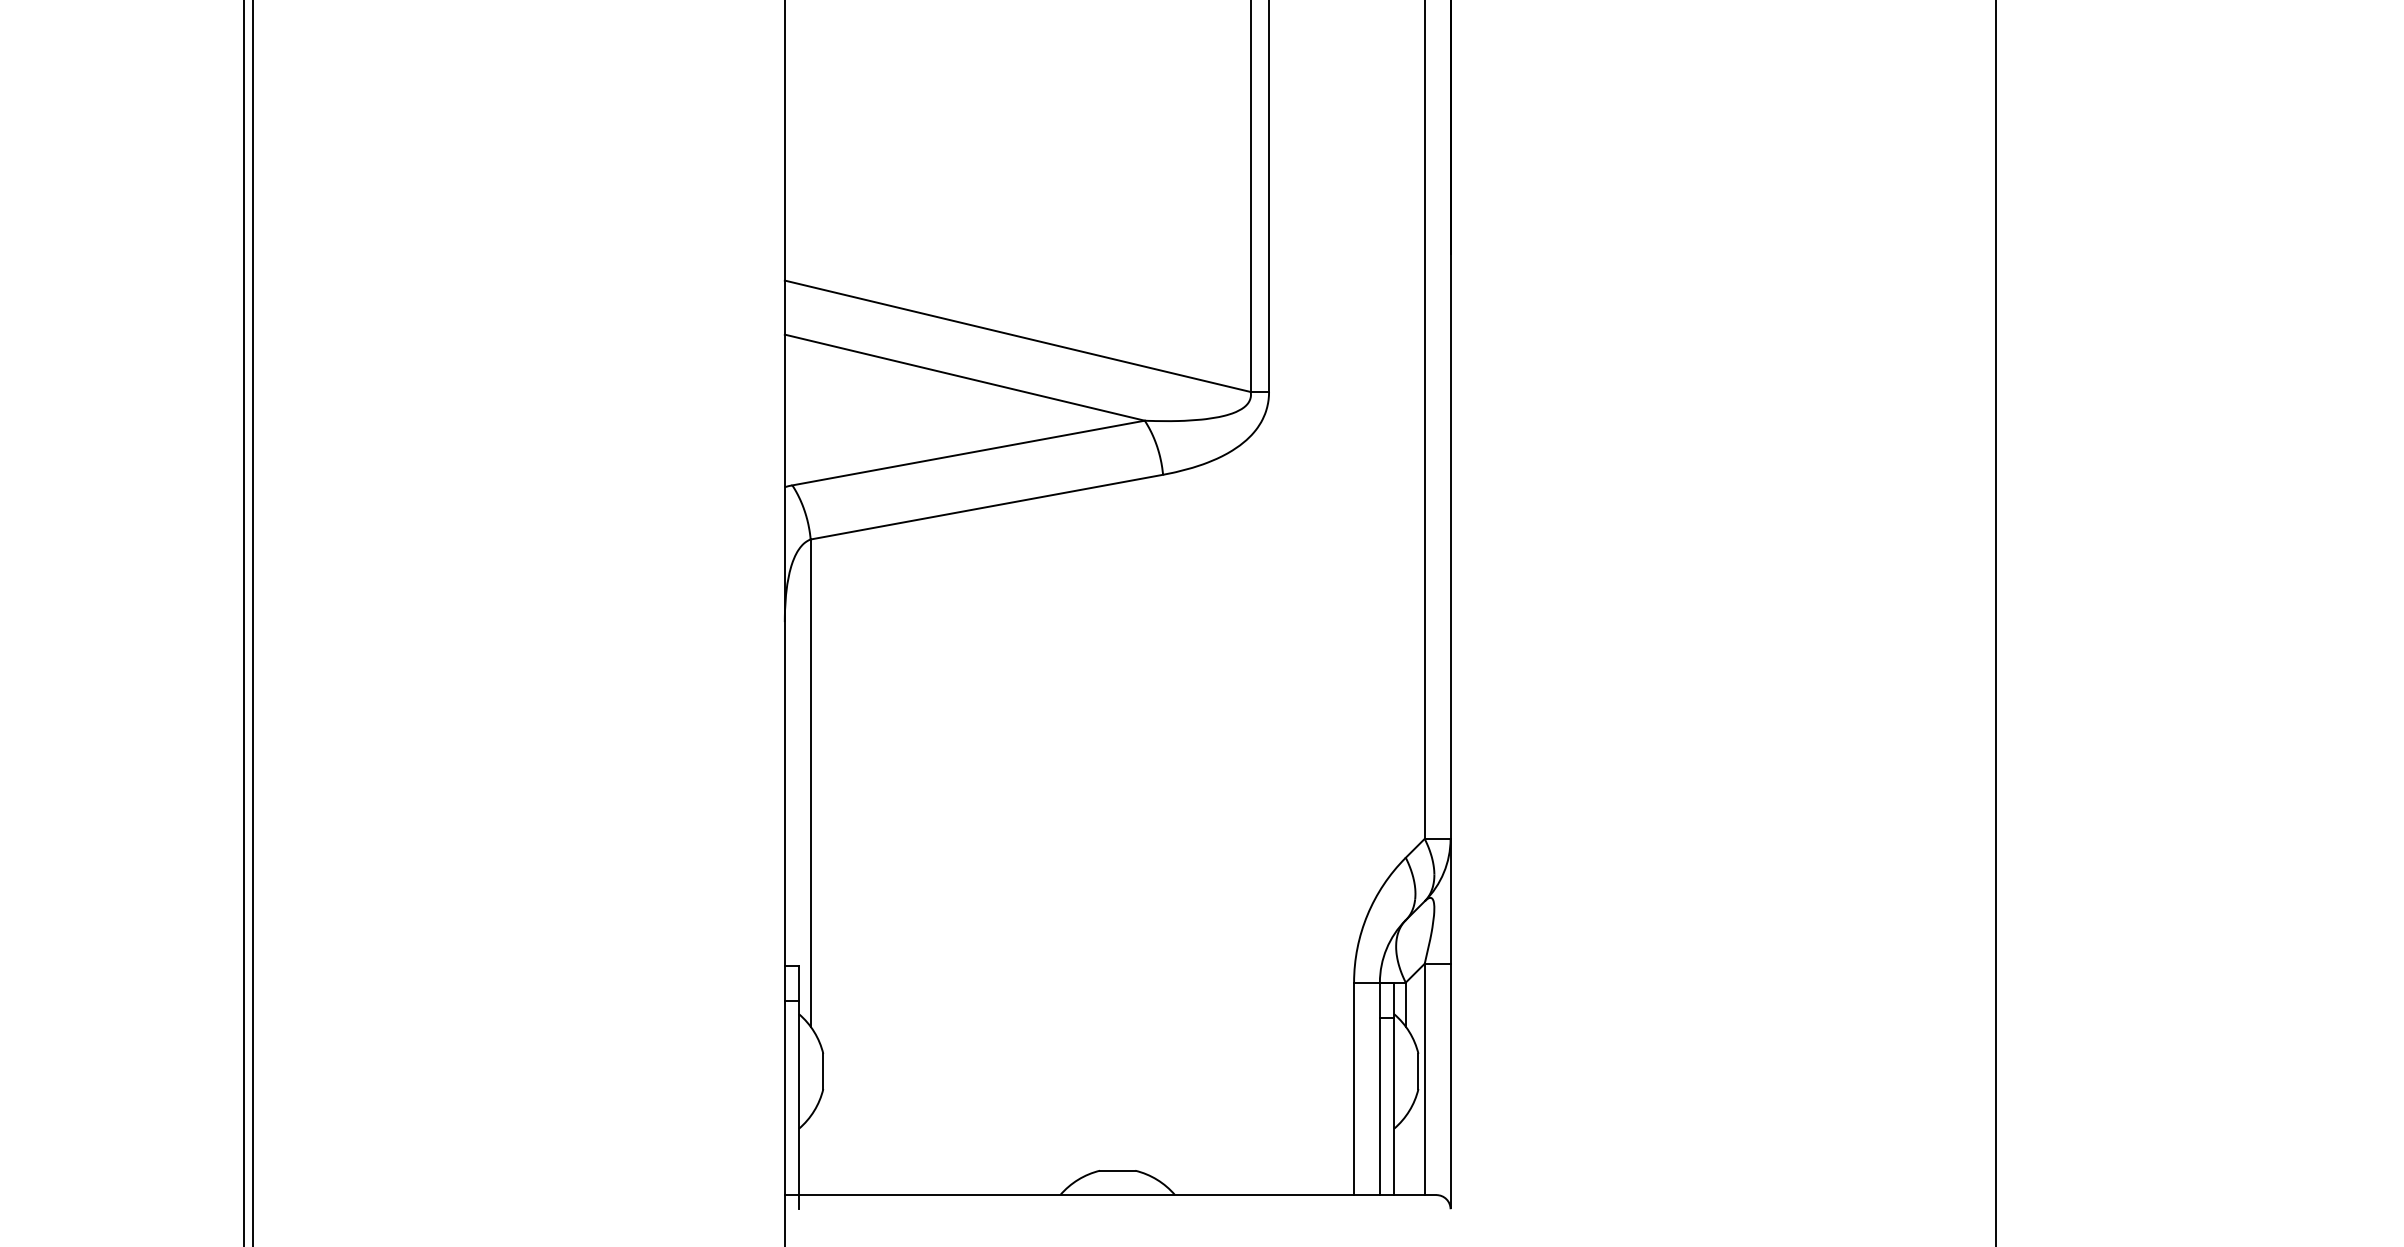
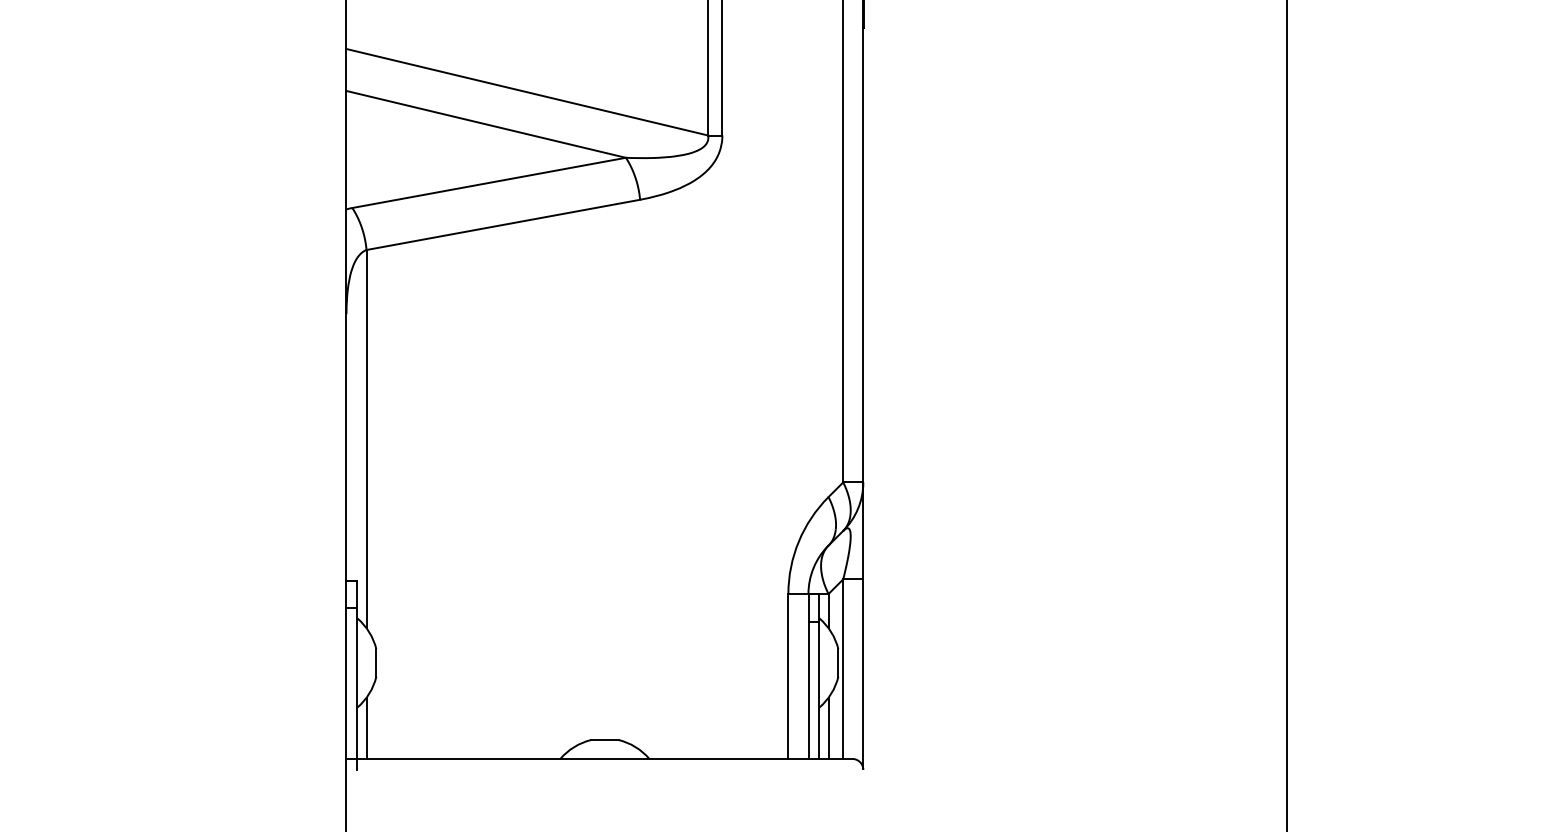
line: (810, 1155) -> (366, 728), added
line: (1405, 1155) -> (828, 728), added

